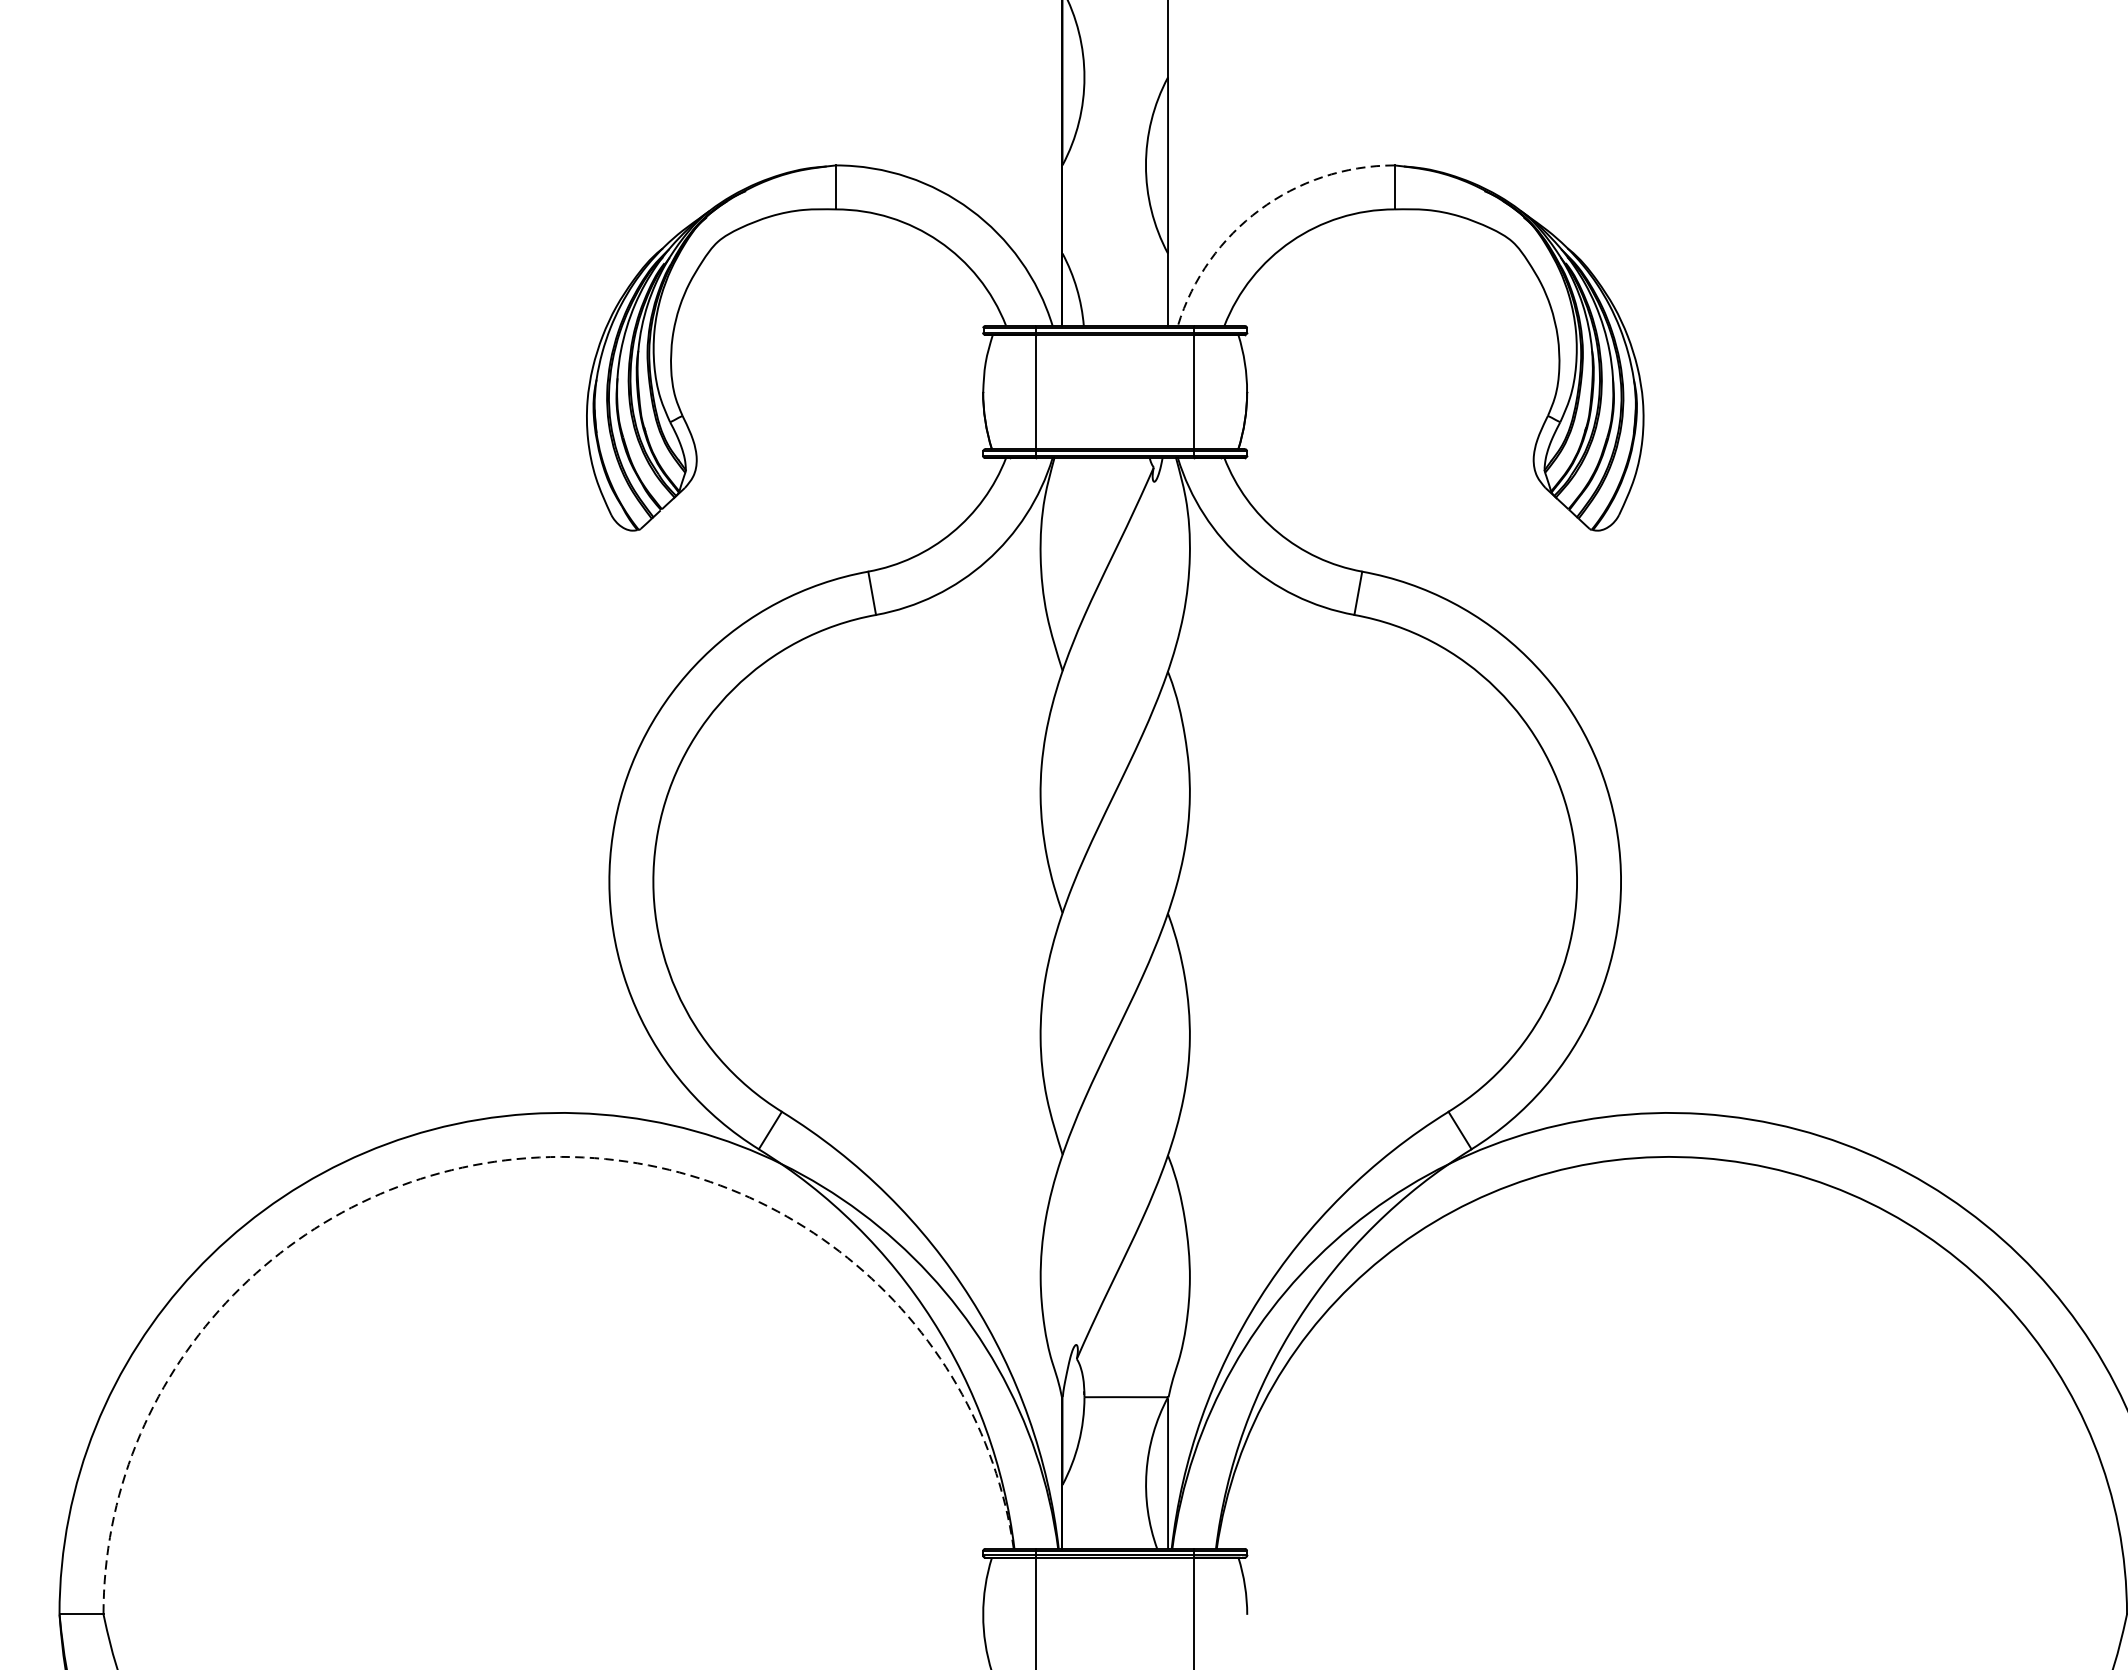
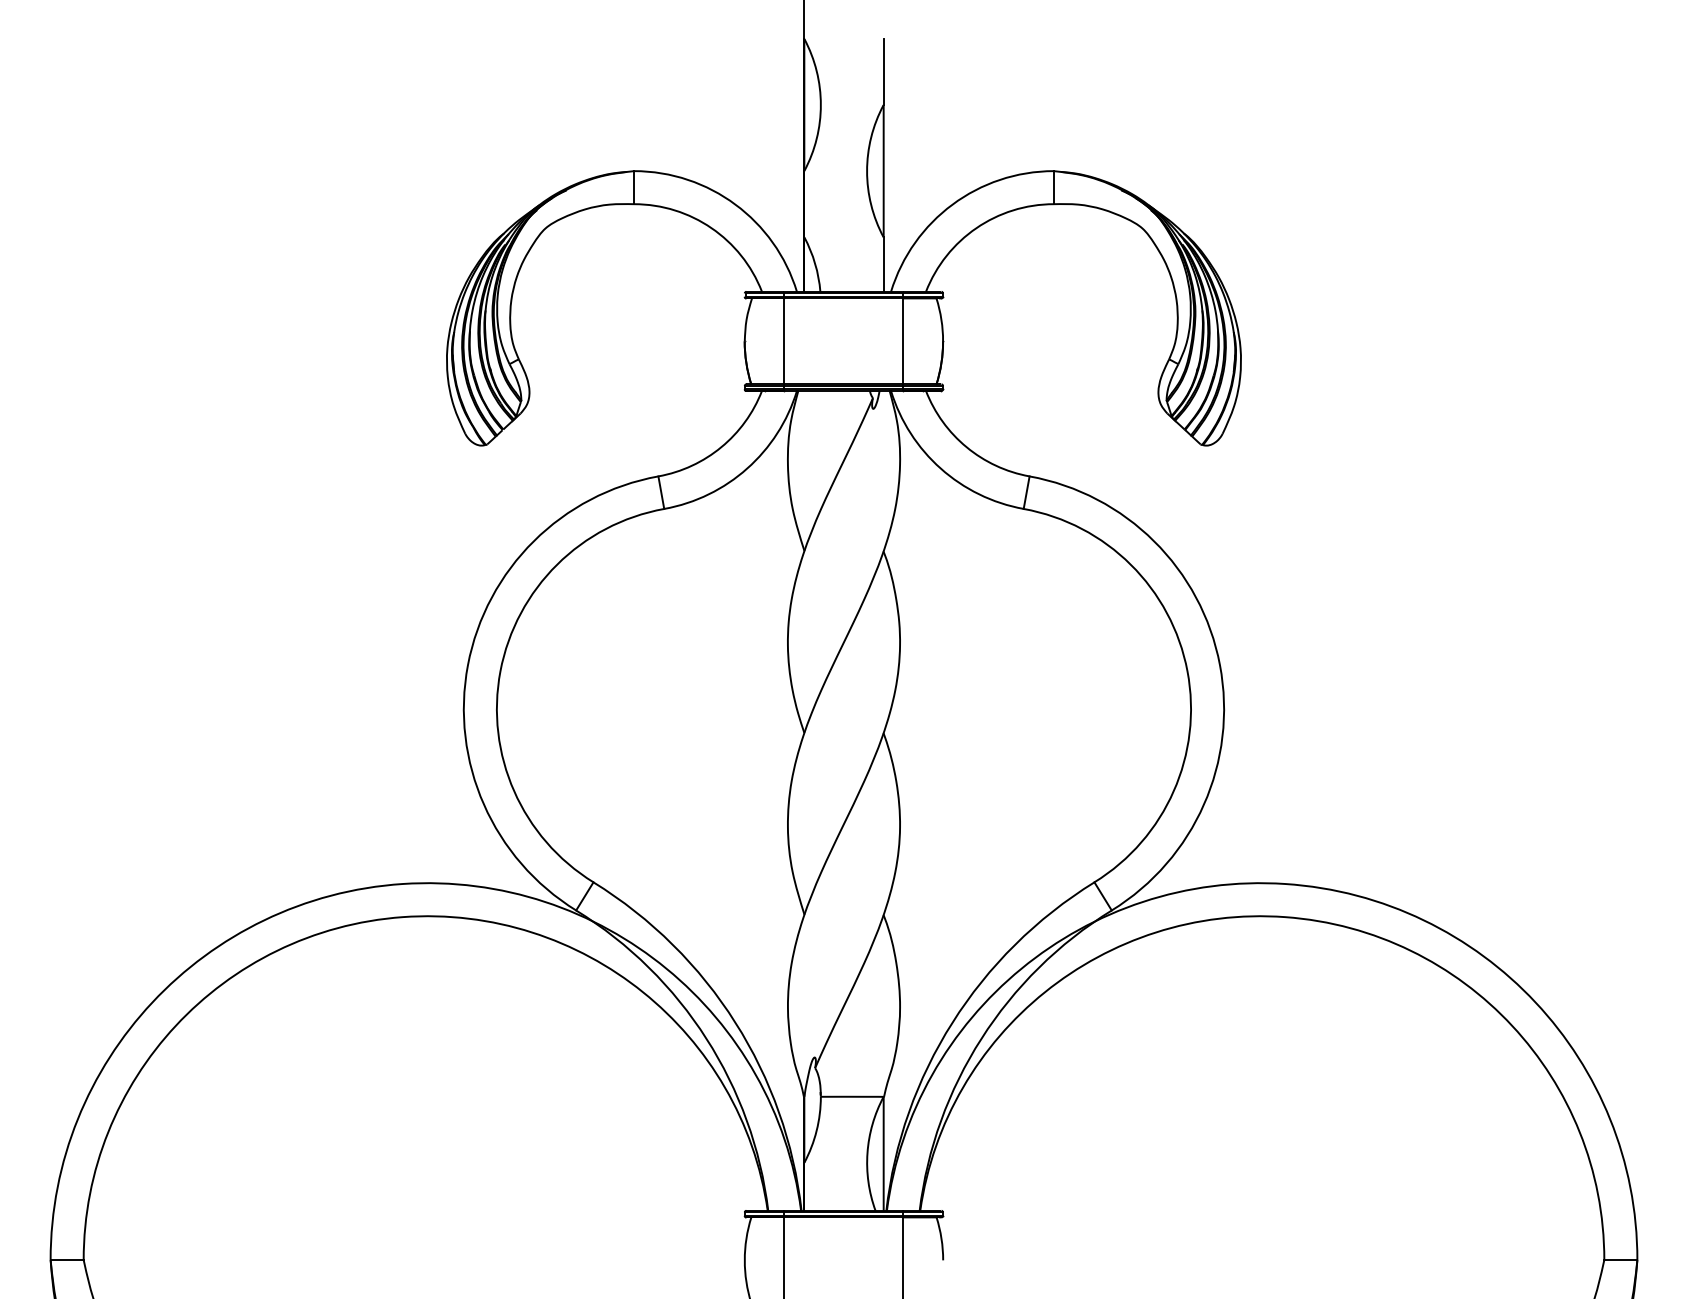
arc: (1259, 209) -> (952, 204), dashed -> solid
arc: (527, 1158) -> (402, 917), dashed -> solid

